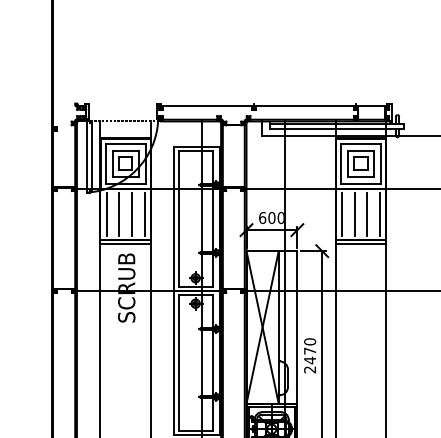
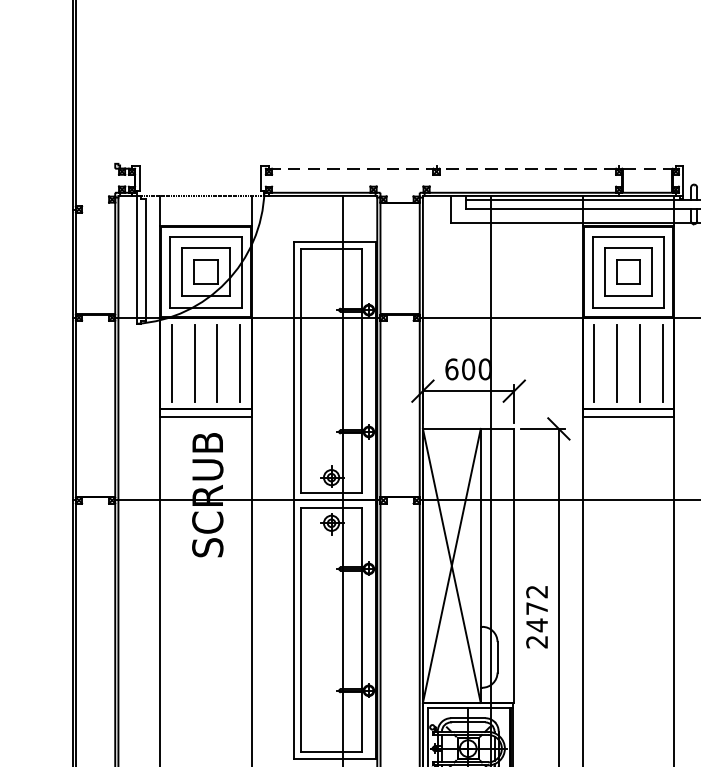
line: (273, 106) -> (471, 169), solid -> dashed
text: (310, 341) -> (537, 591), 2470 -> 2472

